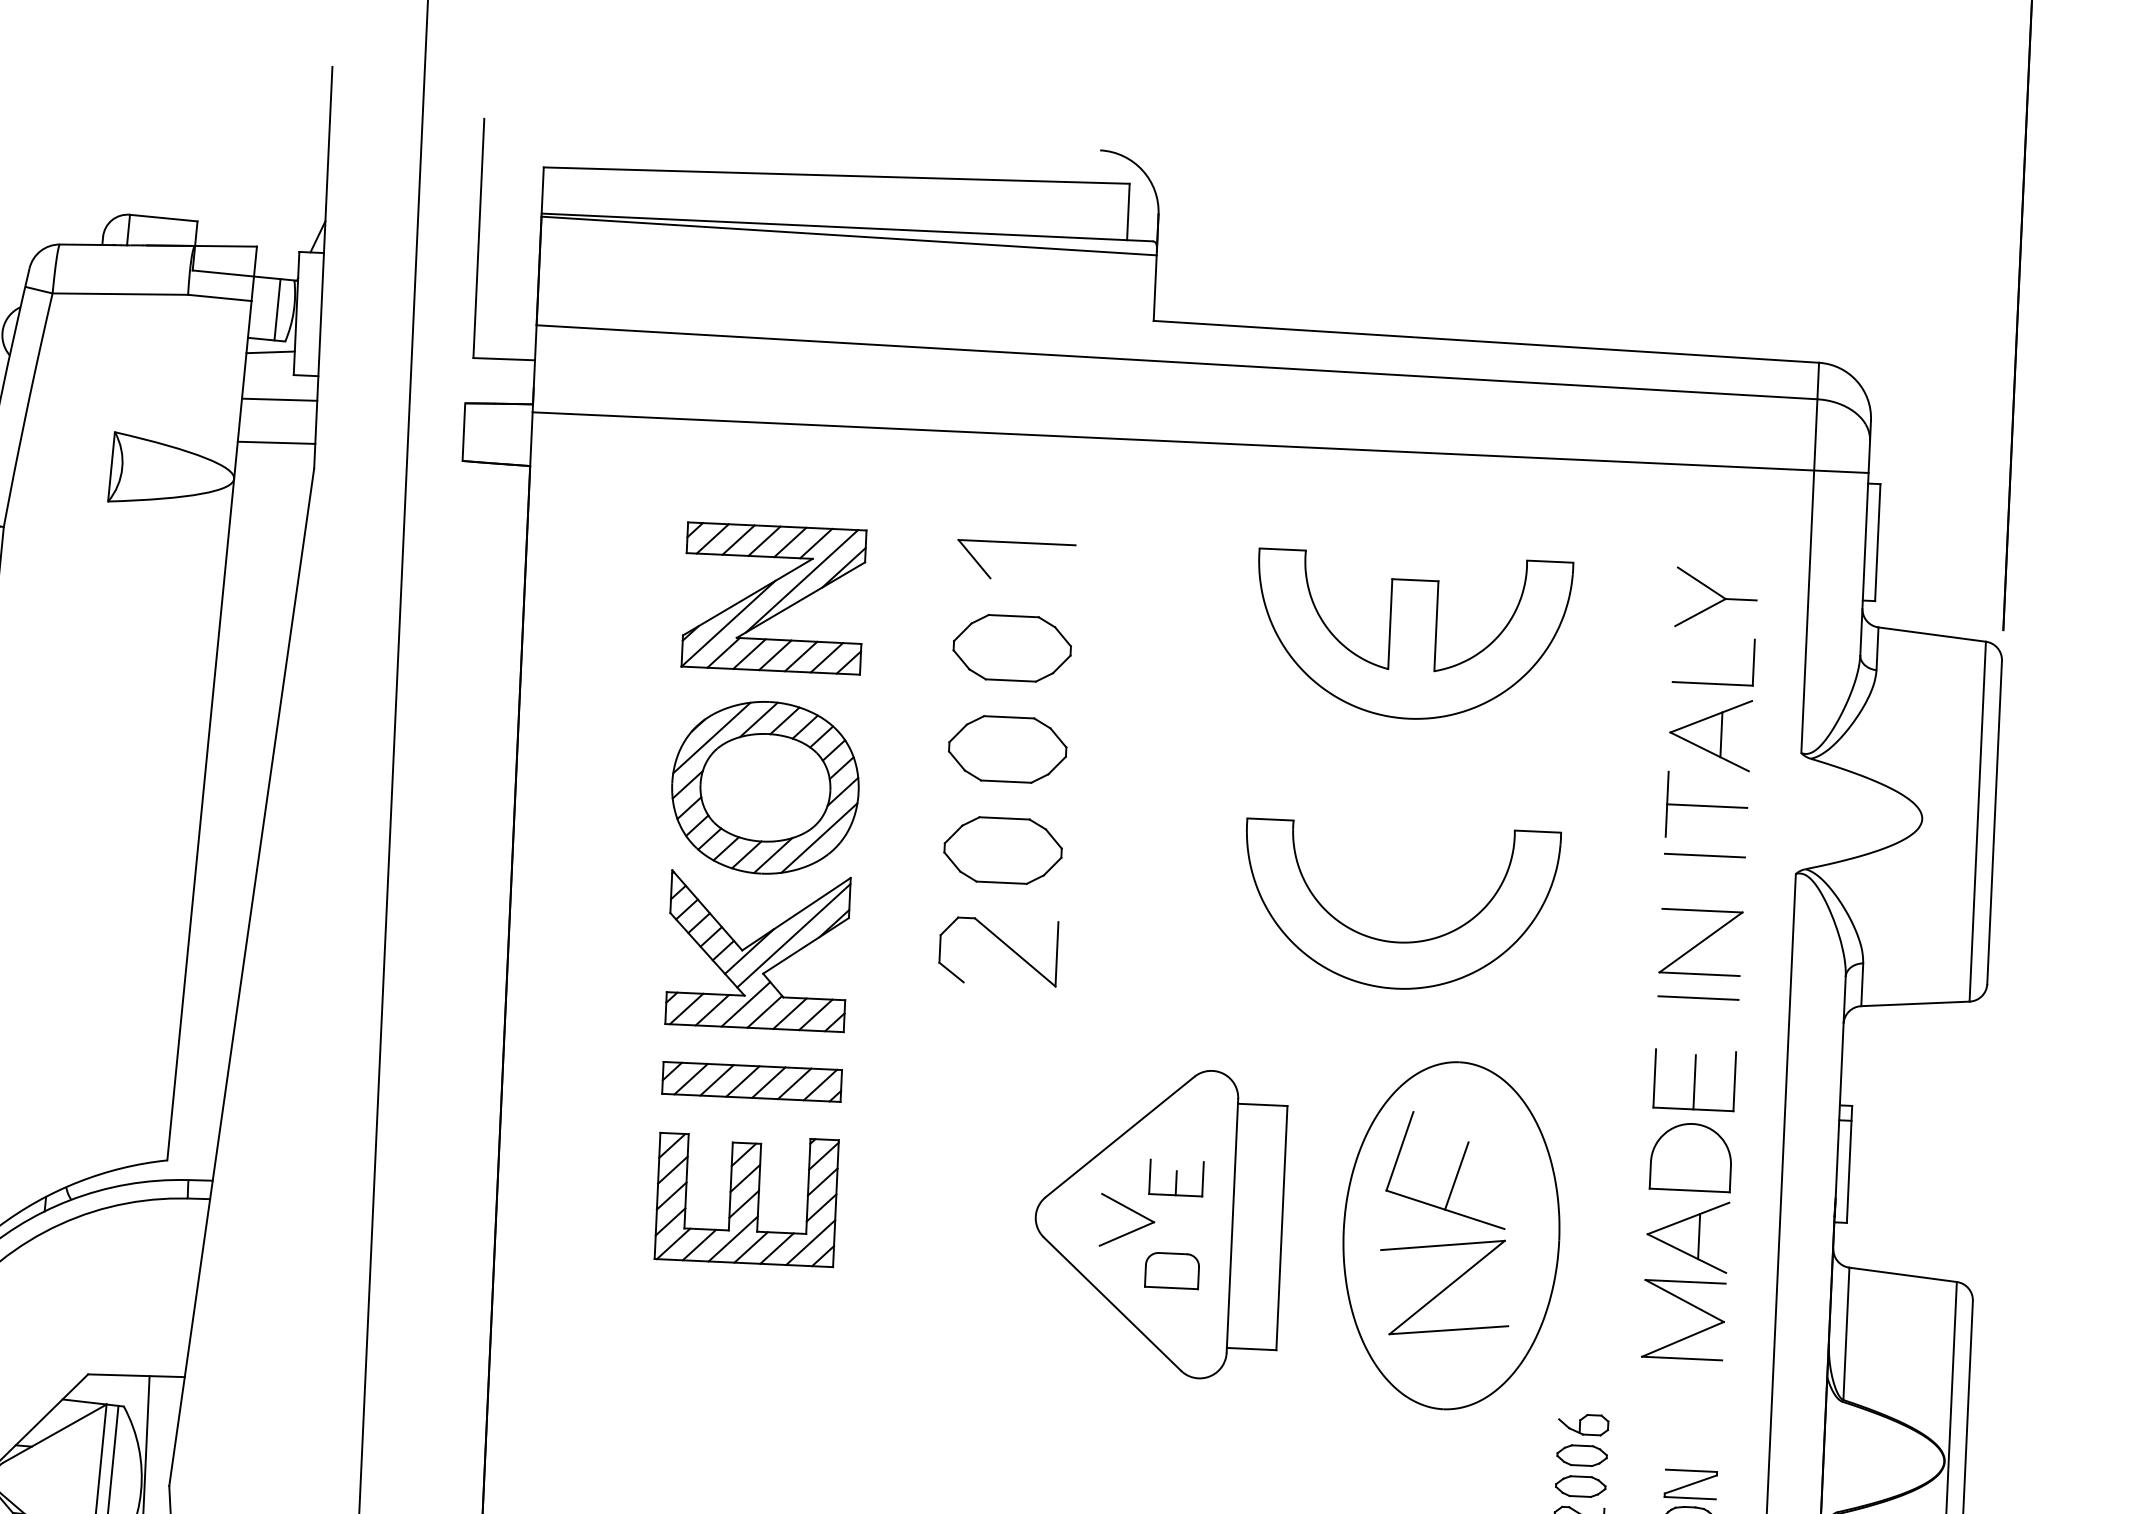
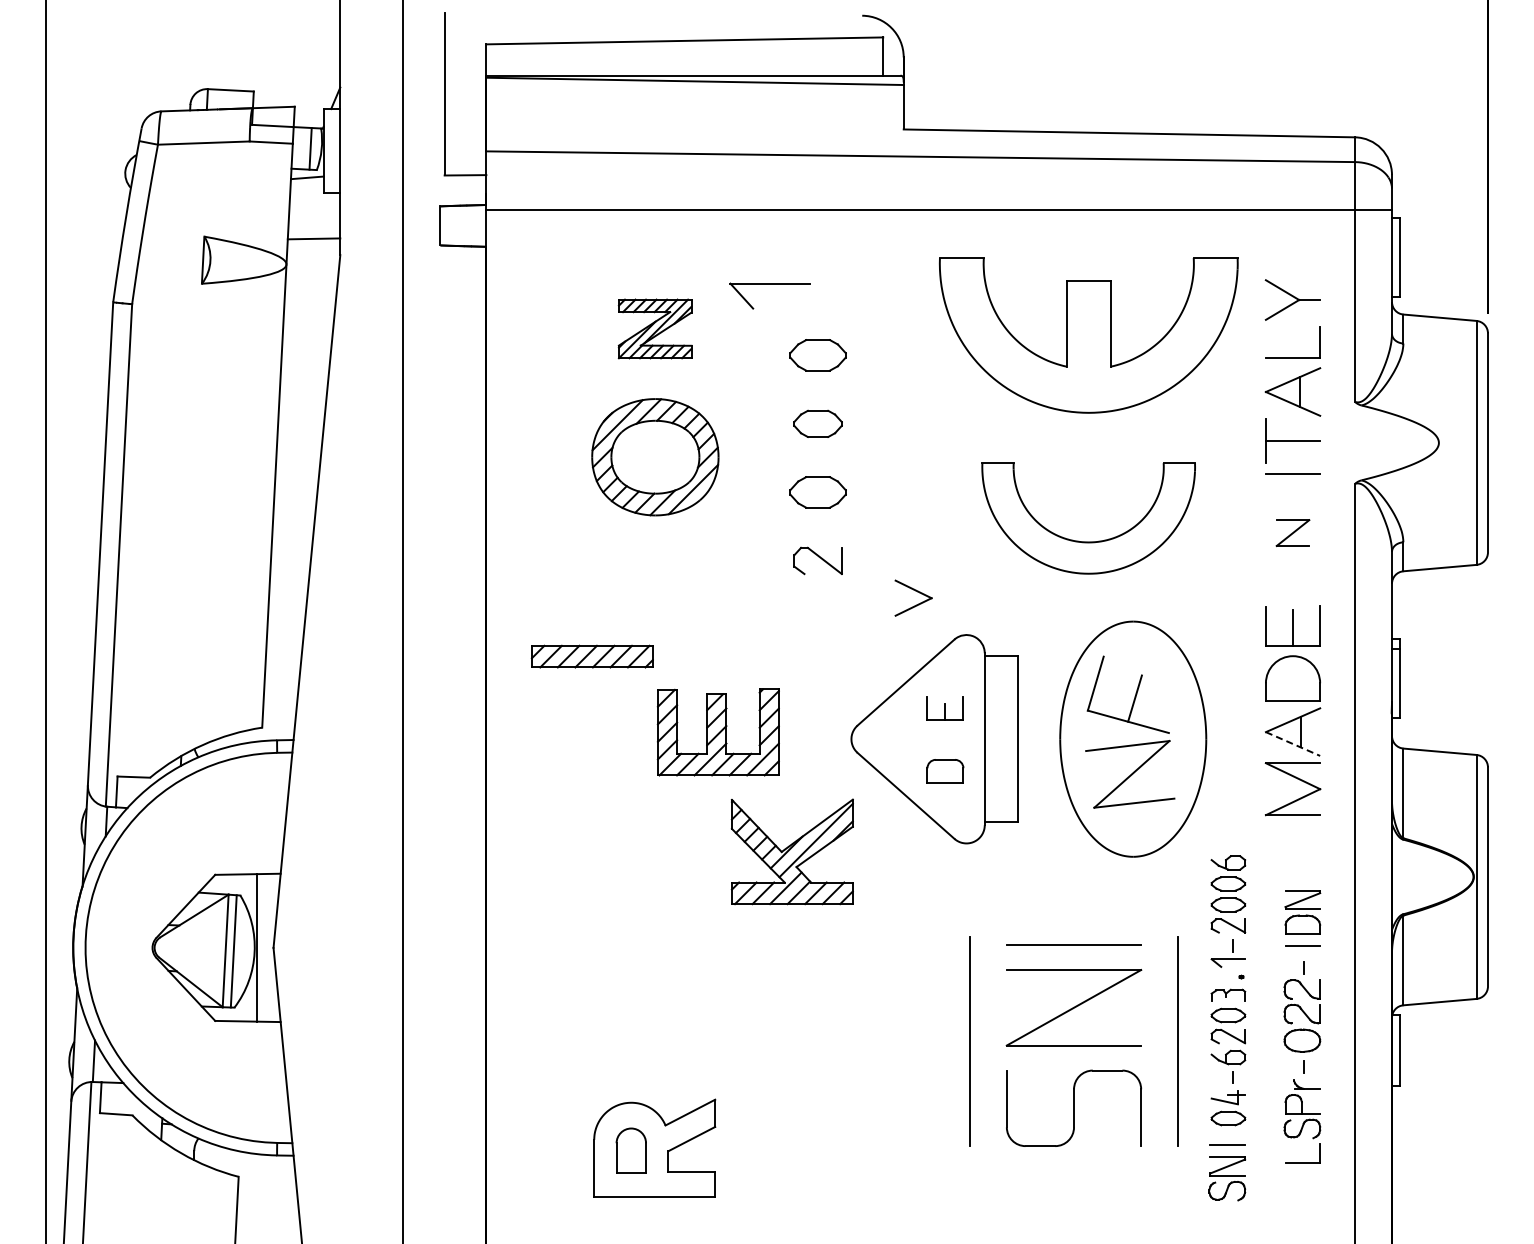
line: (279, 399) -> (314, 209), removed
part: (1016, 543) -> (769, 284), moved
part: (772, 597) -> (654, 328), size x0.6
part: (1412, 637) -> (1088, 335), size x1.4
part: (1011, 648) -> (817, 355), size x0.7
part: (1006, 748) -> (817, 423), size x0.6
part: (1002, 850) -> (817, 492), size x0.7
part: (1700, 941) -> (1292, 532), size x0.6
part: (756, 950) -> (791, 851), moved
part: (997, 950) -> (817, 560), size x0.6
line: (1697, 997) -> (1292, 570), removed
part: (750, 1081) -> (591, 656), moved
part: (745, 1199) -> (717, 732), moved
part: (1130, 1211) -> (915, 591), moved
line: (1687, 1254) -> (1293, 744), solid -> dashed

